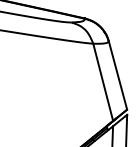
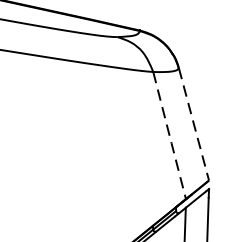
line: (118, 75) -> (194, 124), solid -> dashed
line: (103, 83) -> (170, 137), solid -> dashed

